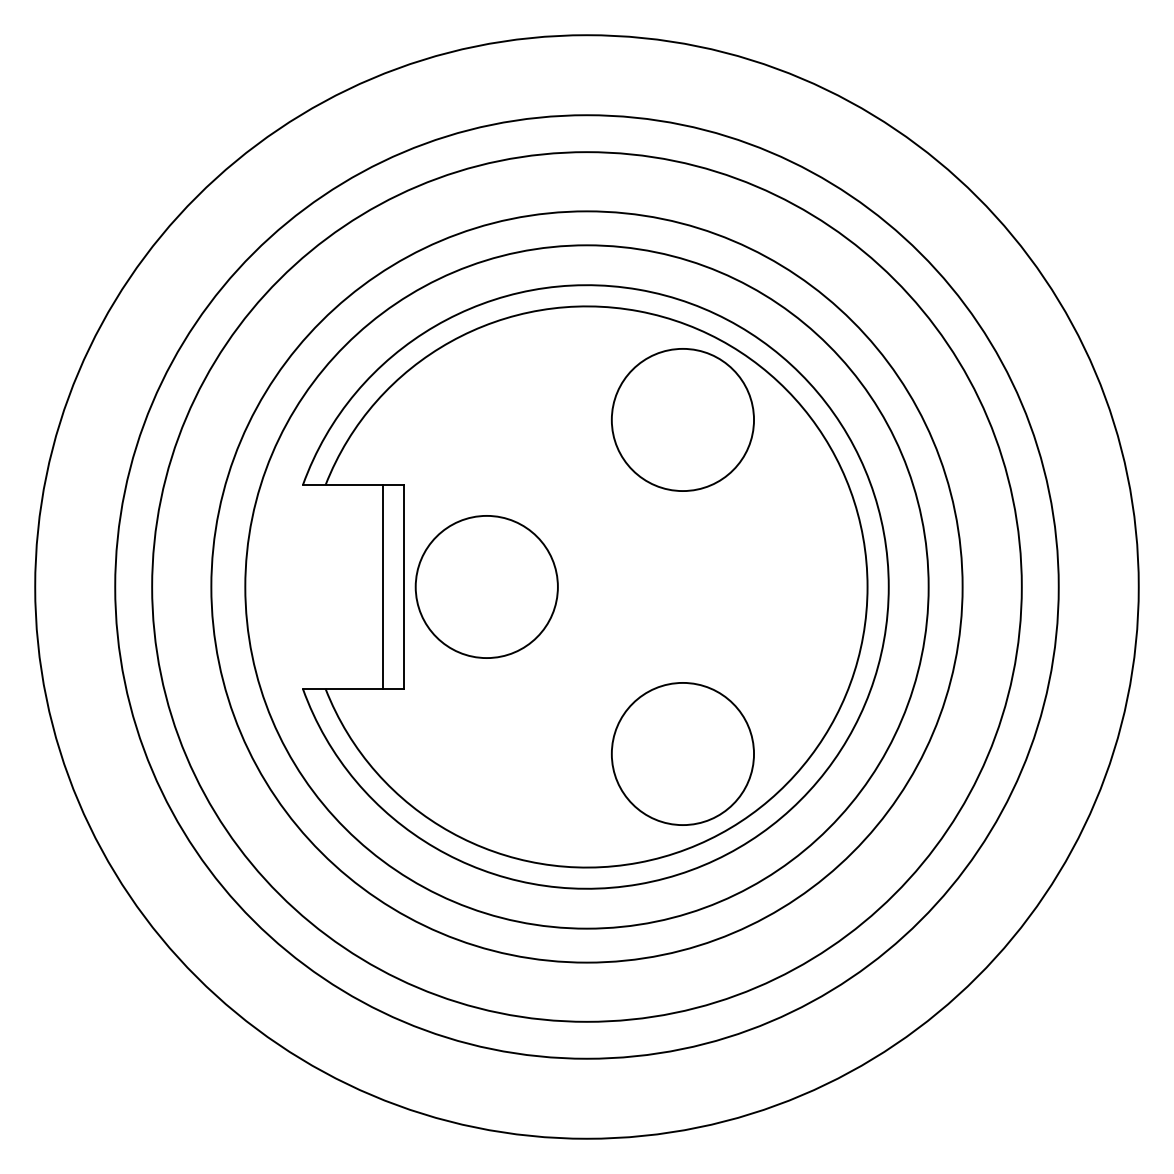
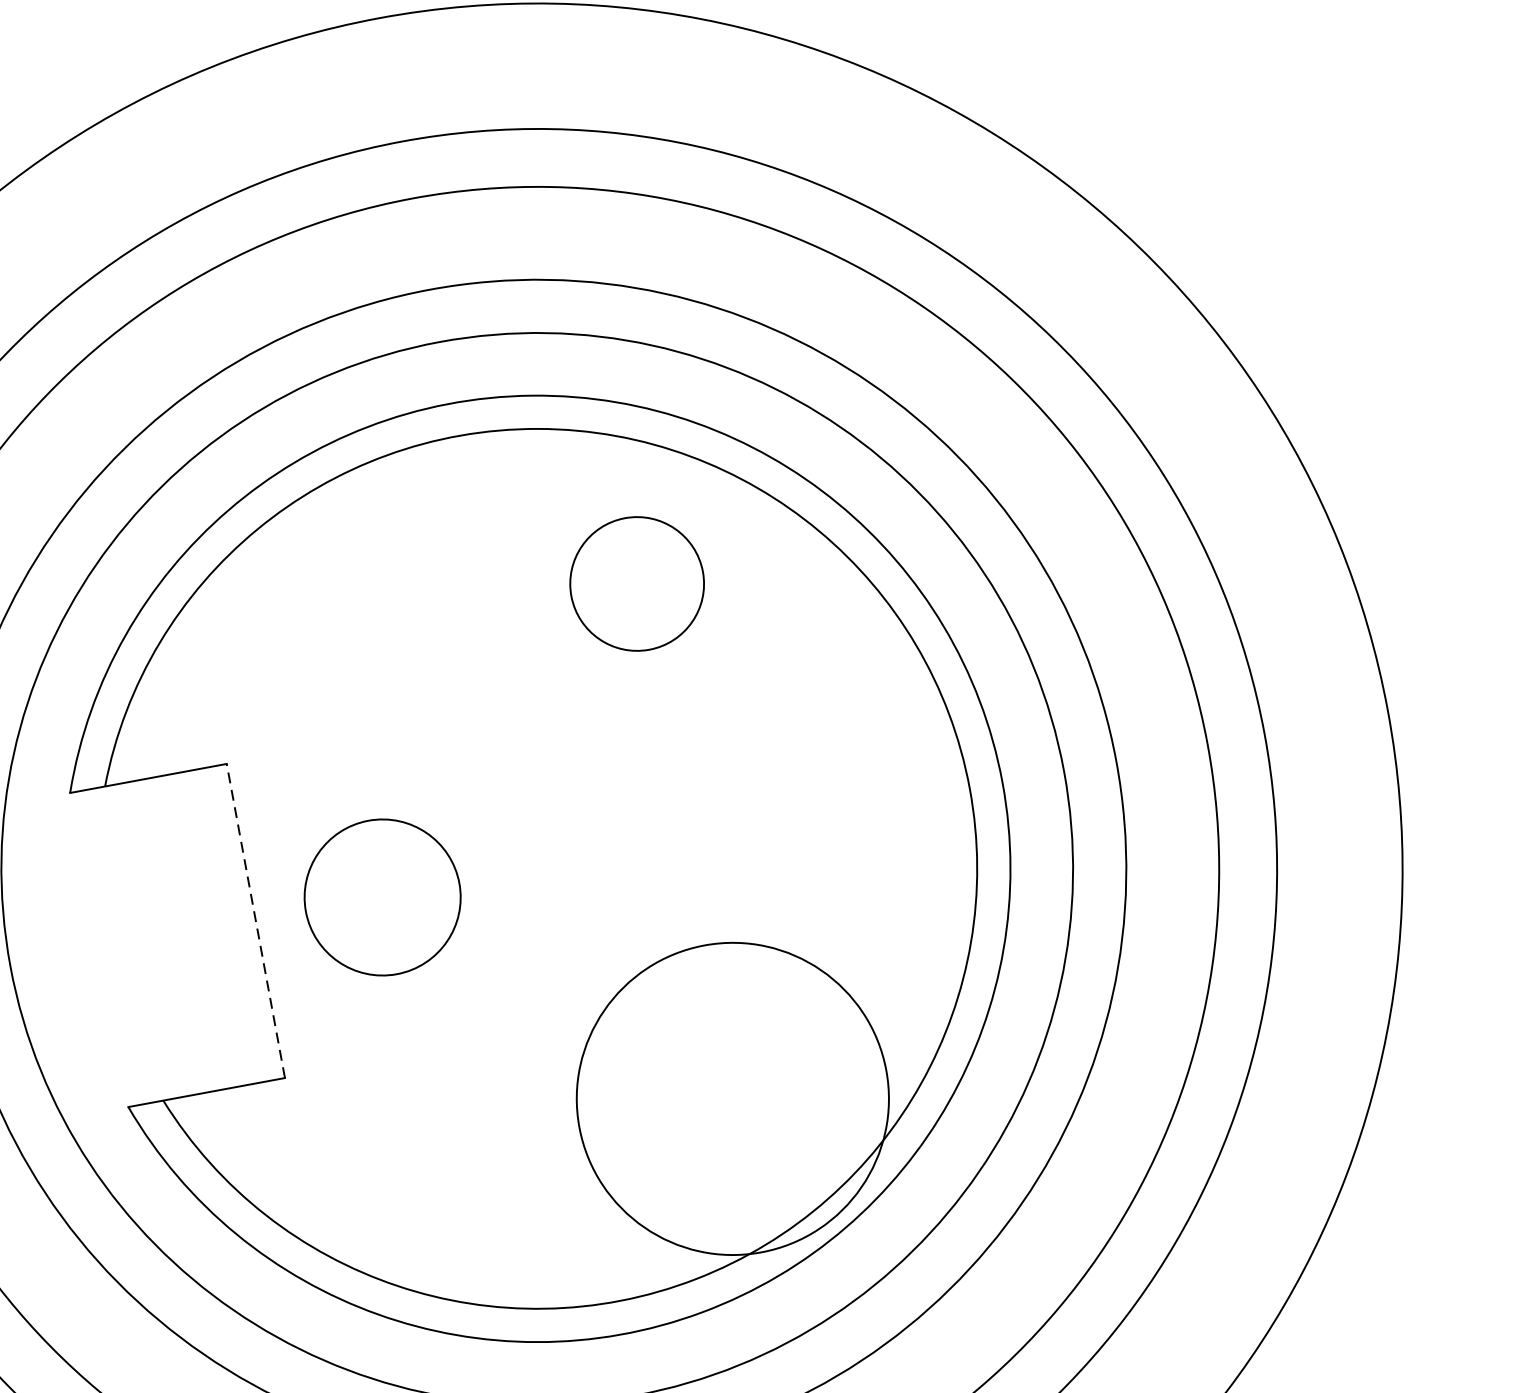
circle: (682, 419) -> (636, 583), size x0.6
line: (383, 586) -> (223, 926), removed
circle: (486, 586) -> (382, 896), size x0.7
line: (404, 587) -> (256, 921), solid -> dashed
circle: (682, 753) -> (732, 1098), size x1.4

